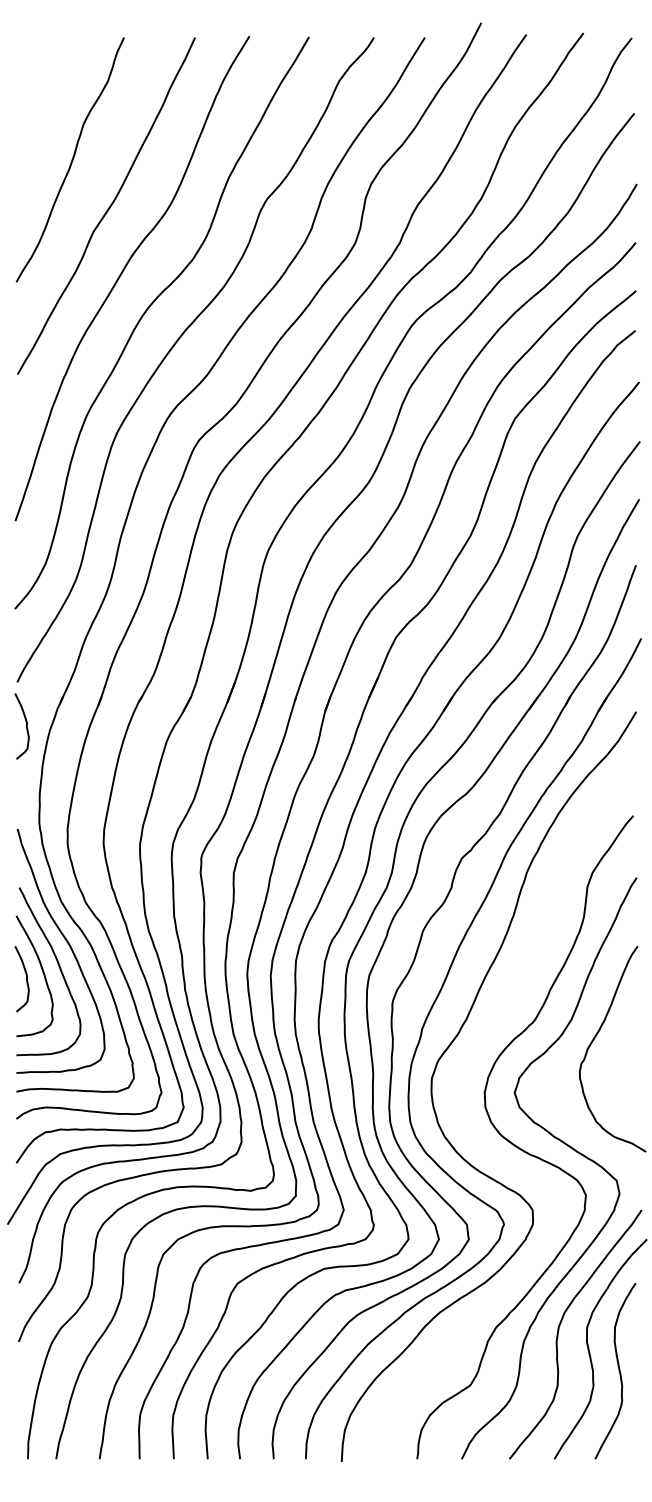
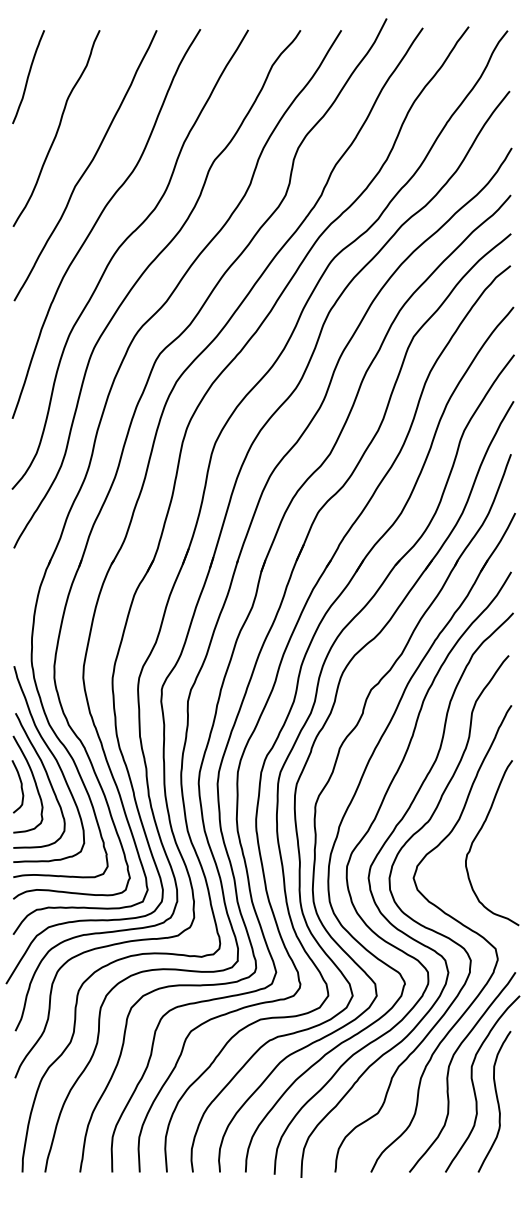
curve: (35, 96) -> (28, 77), added
curve: (25, 726) -> (20, 583), removed
curve: (472, 1130) -> (379, 908), added

